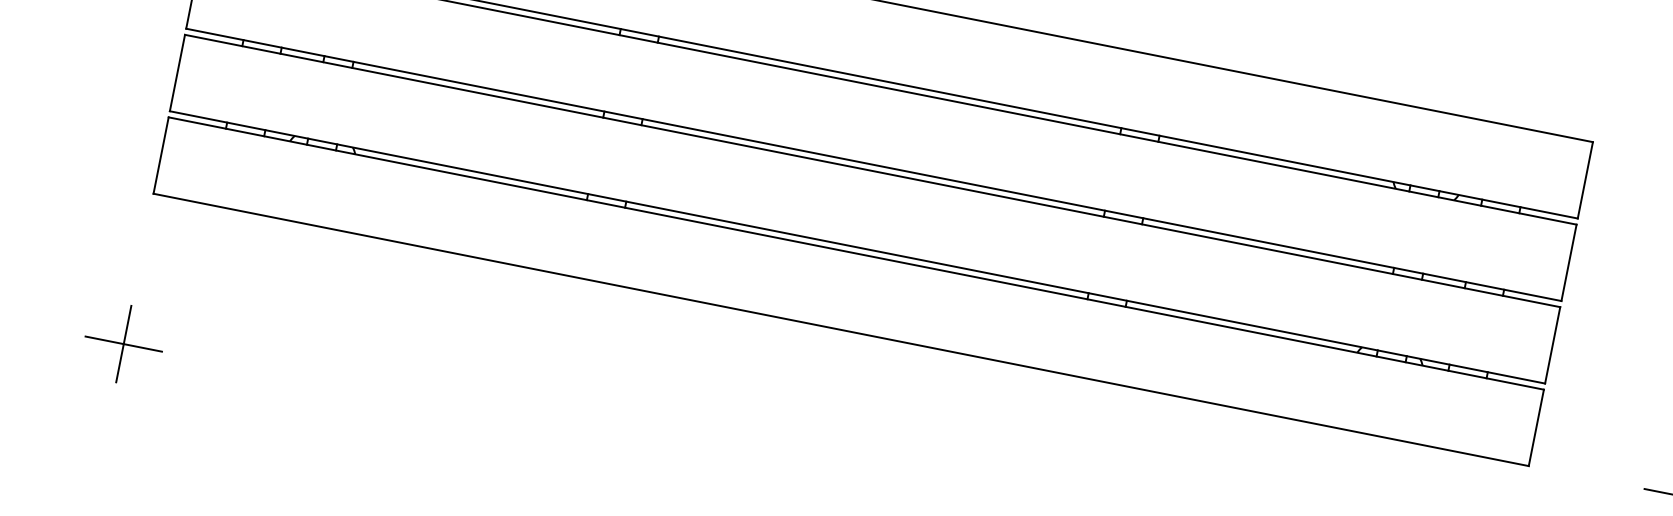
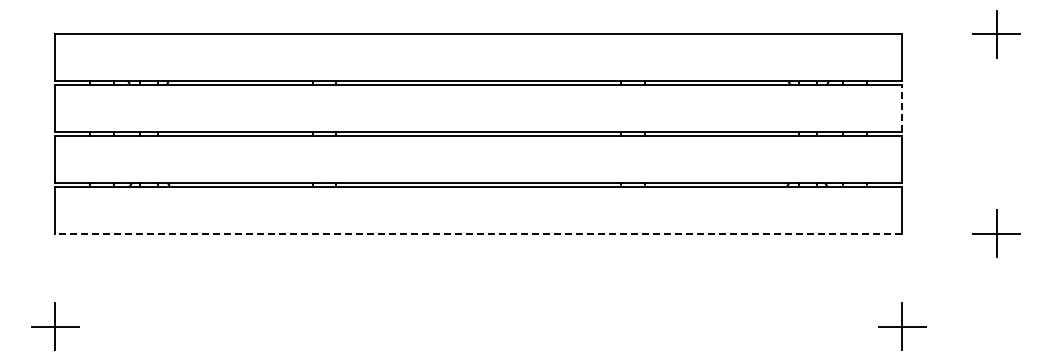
line: (1569, 262) -> (902, 108), solid -> dashed
line: (841, 329) -> (478, 233), solid -> dashed

